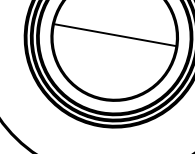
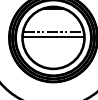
line: (116, 26) -> (53, 32), added

